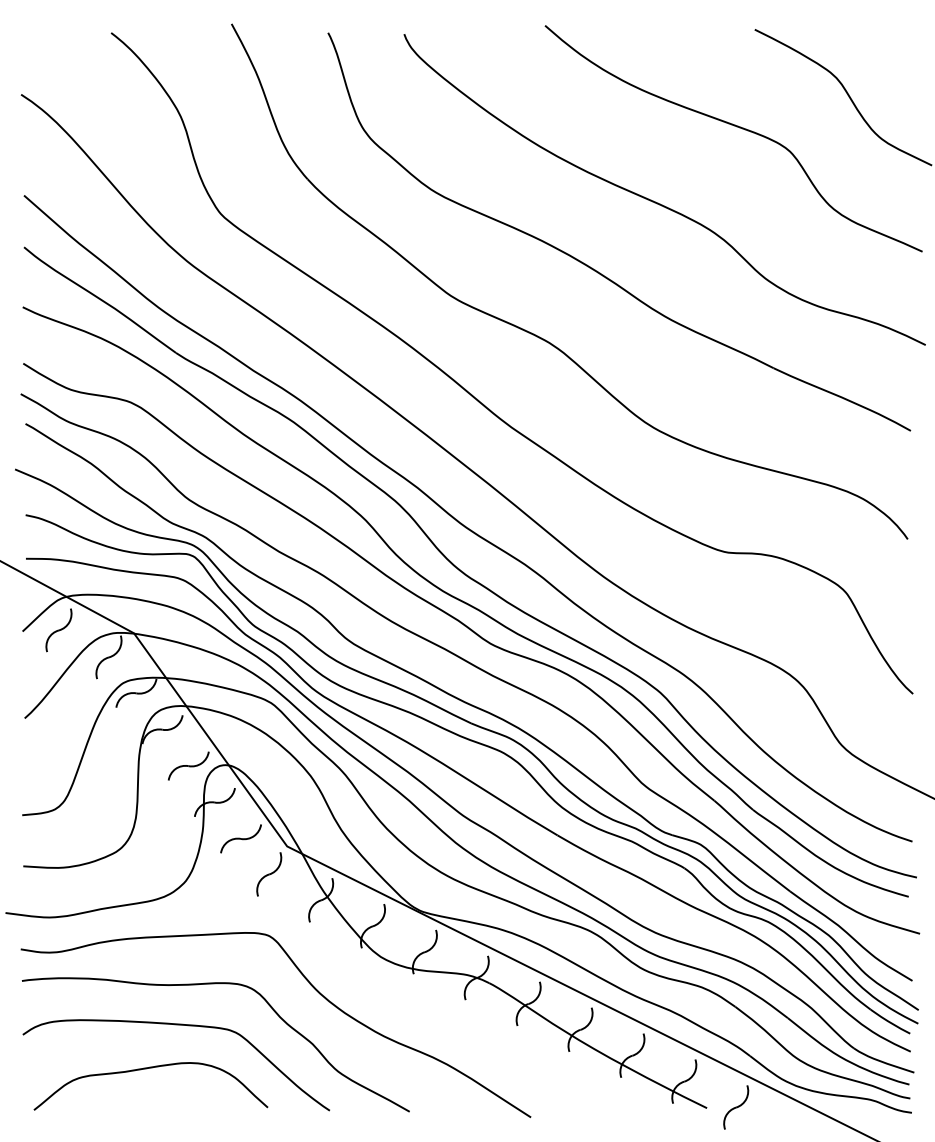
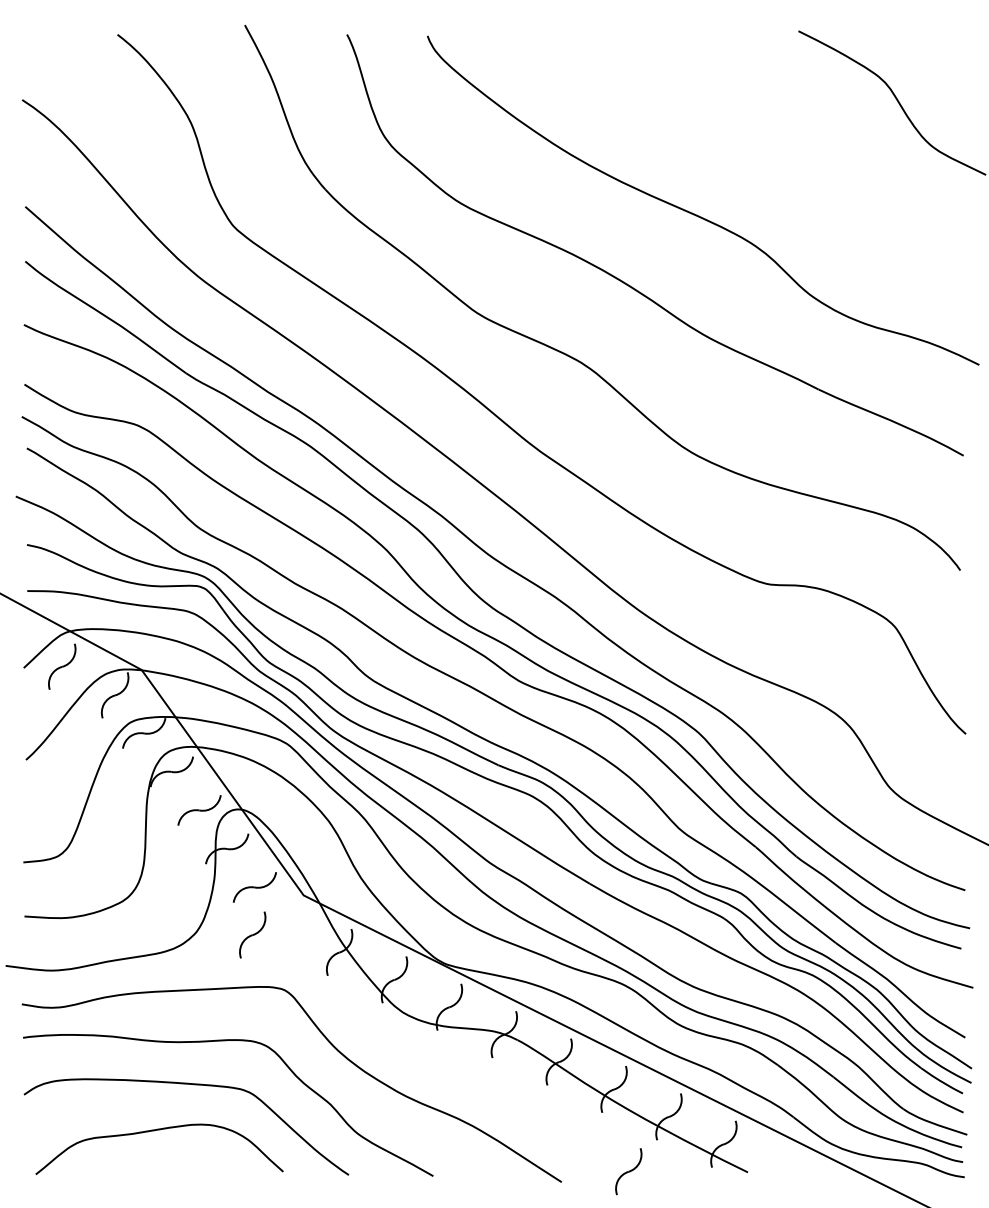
curve: (738, 128) -> (781, 135), removed
part: (269, 873) -> (252, 934), moved
part: (735, 1107) -> (628, 1171), moved

